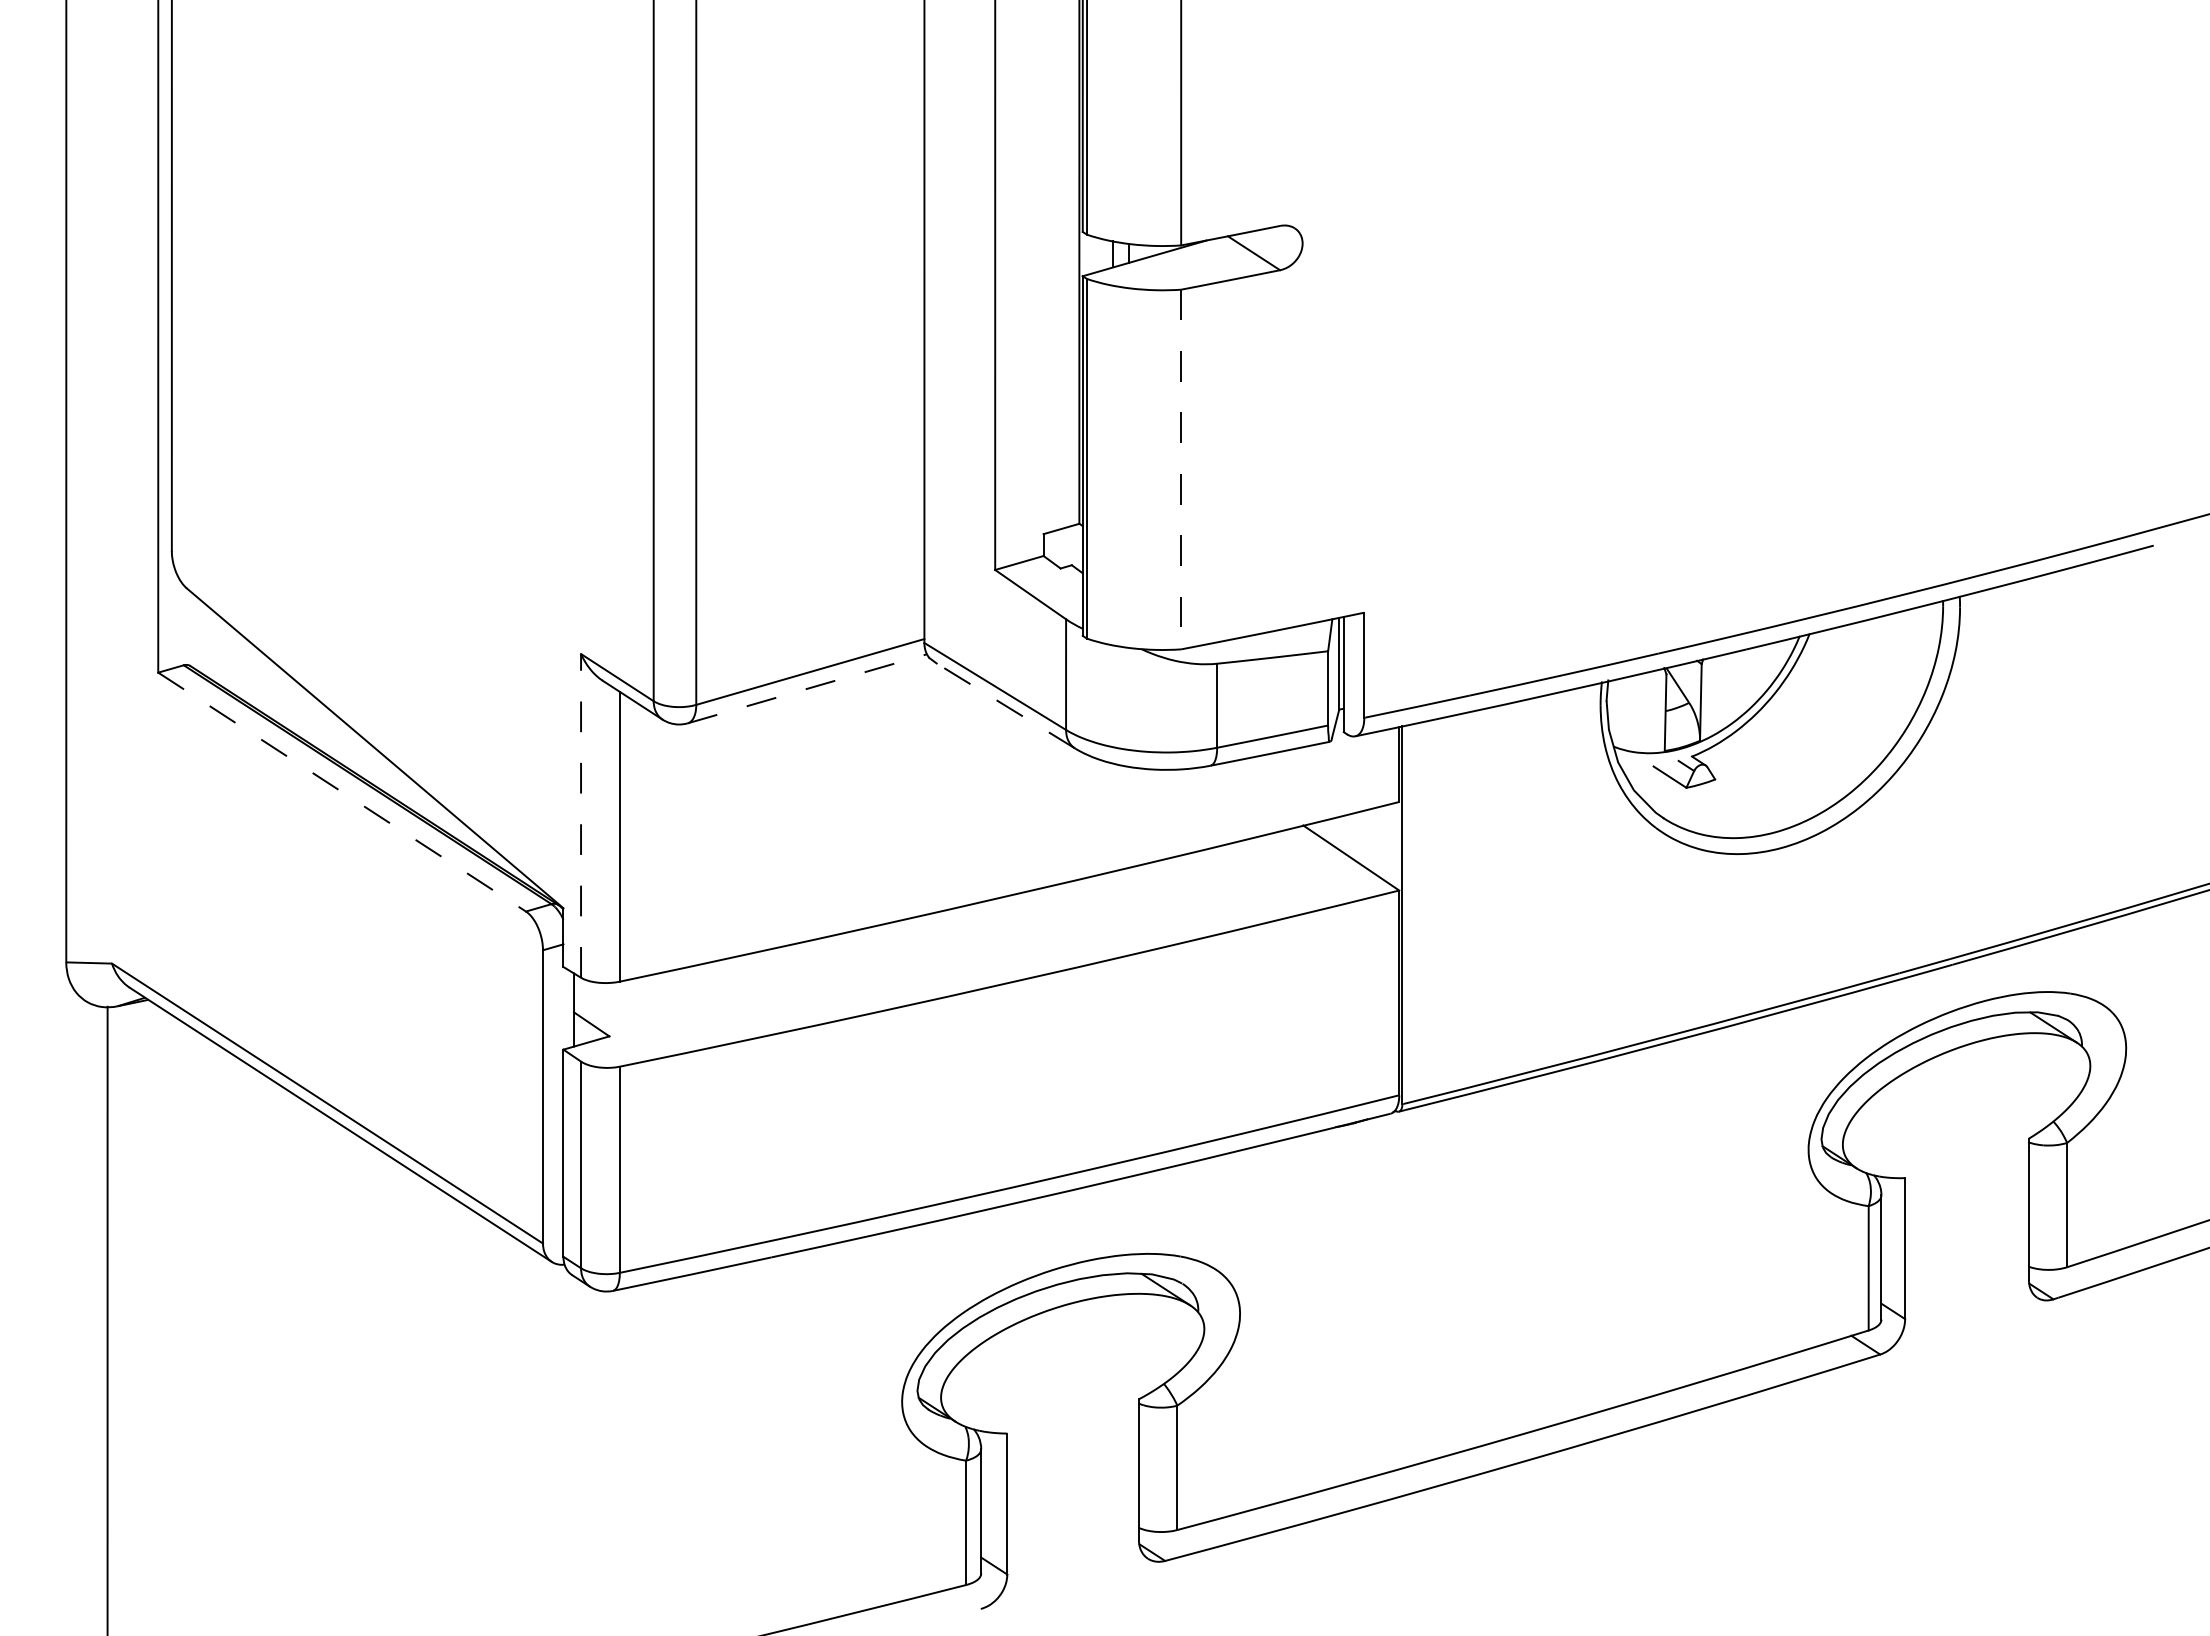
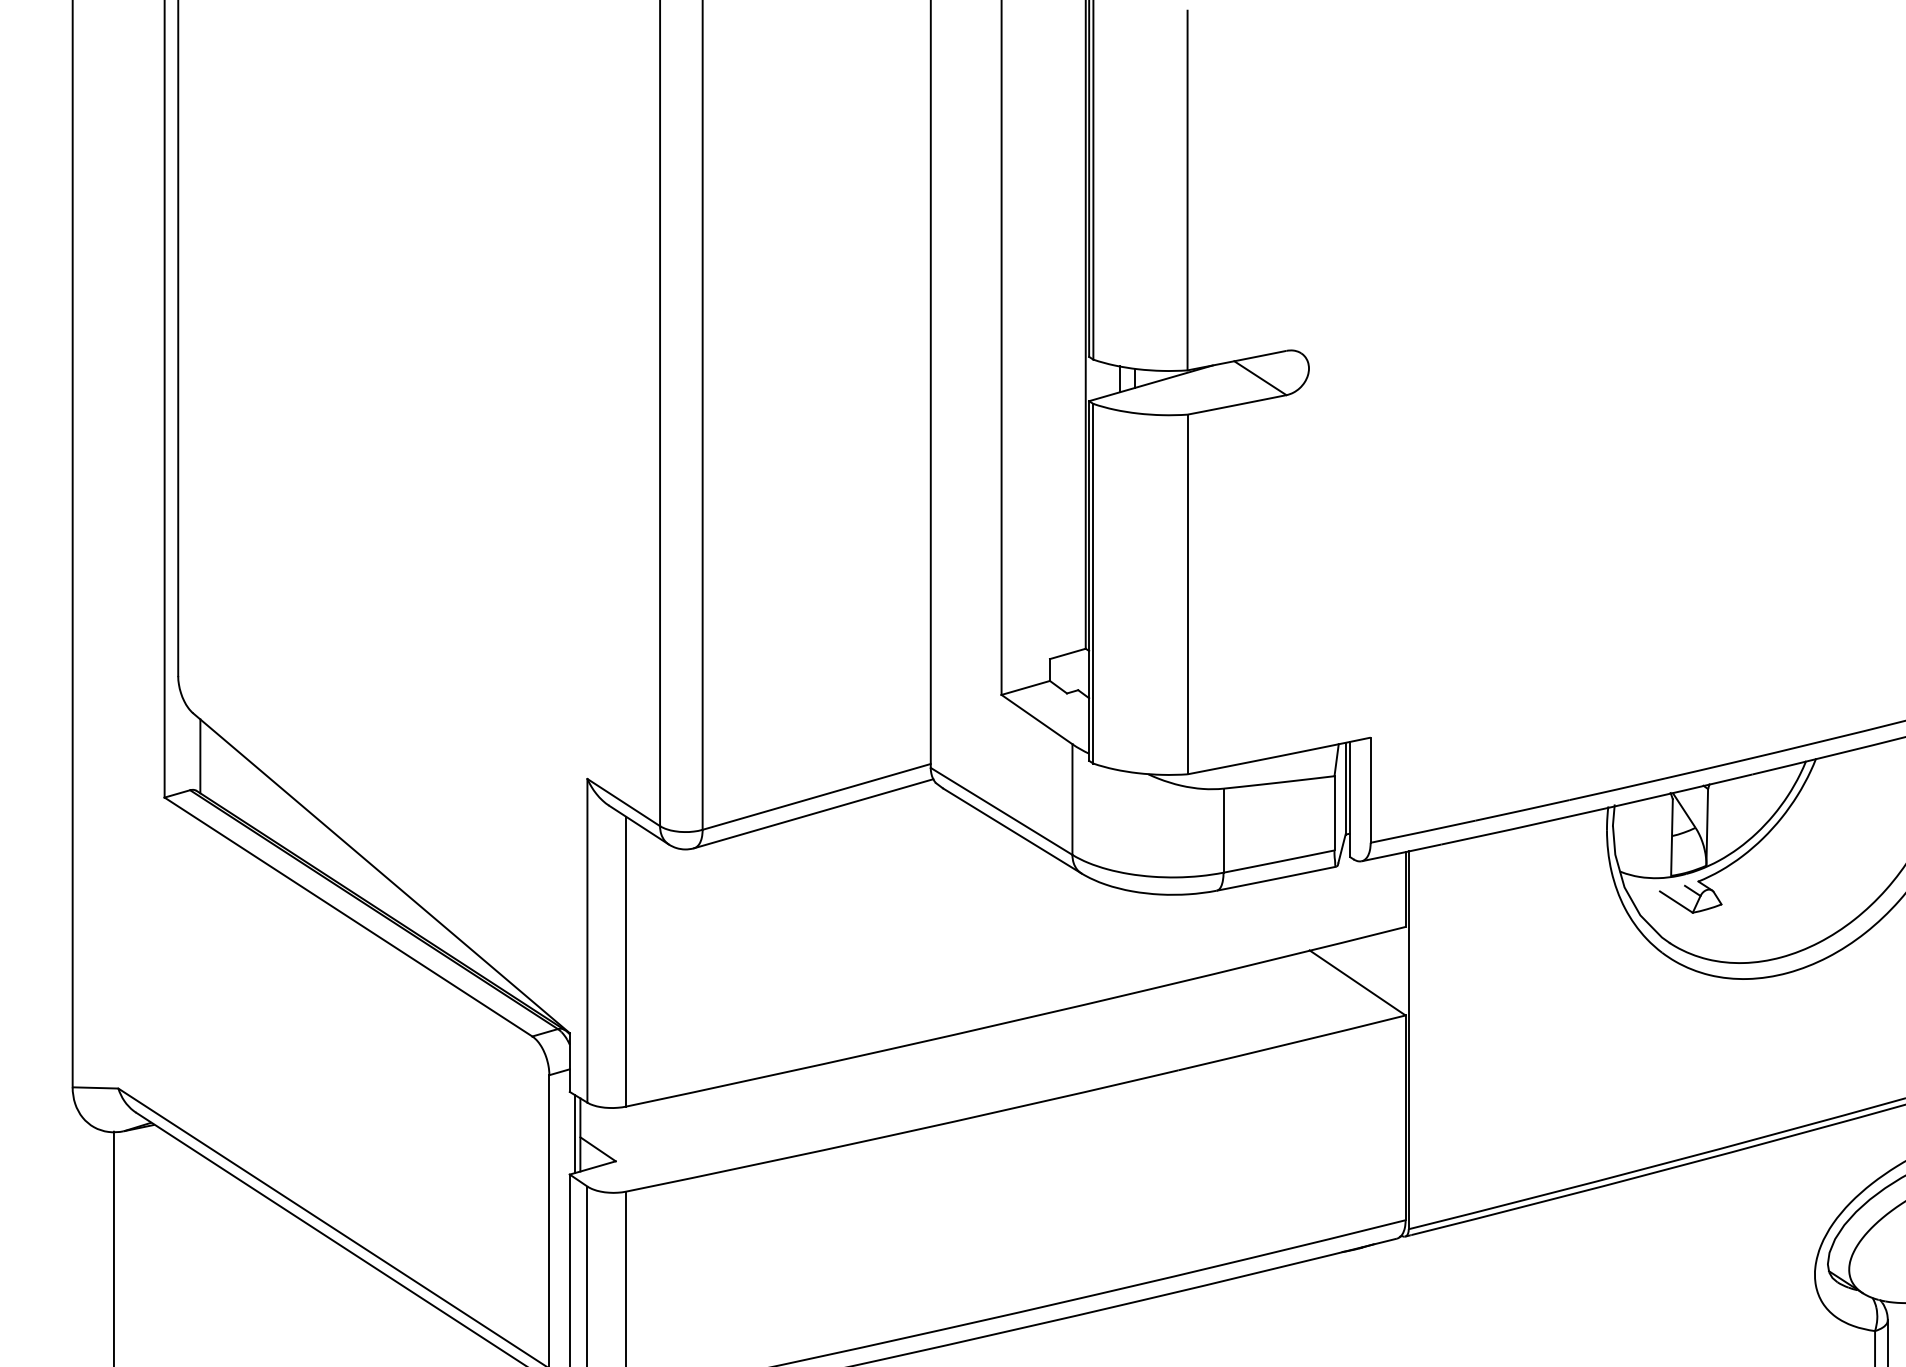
line: (1181, 469) -> (1187, 594), dashed -> solid
line: (193, 631) -> (199, 756), added
line: (807, 688) -> (813, 813), dashed -> solid
line: (1005, 705) -> (1011, 830), dashed -> solid
line: (342, 792) -> (348, 917), dashed -> solid
line: (581, 815) -> (587, 940), dashed -> solid
line: (568, 1009) -> (574, 1134), added

